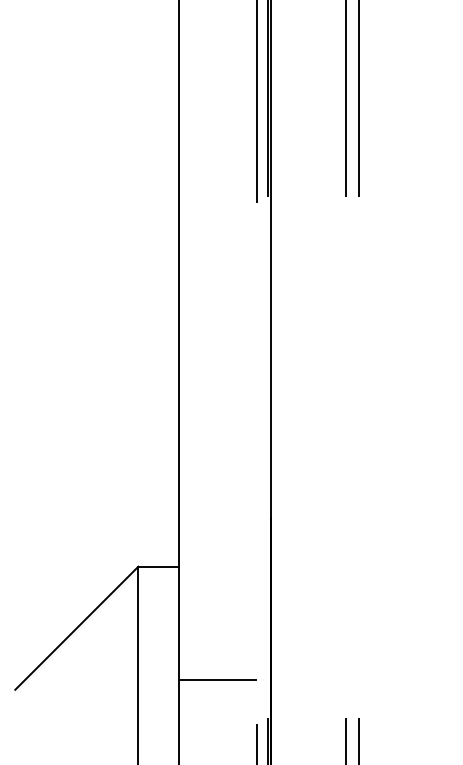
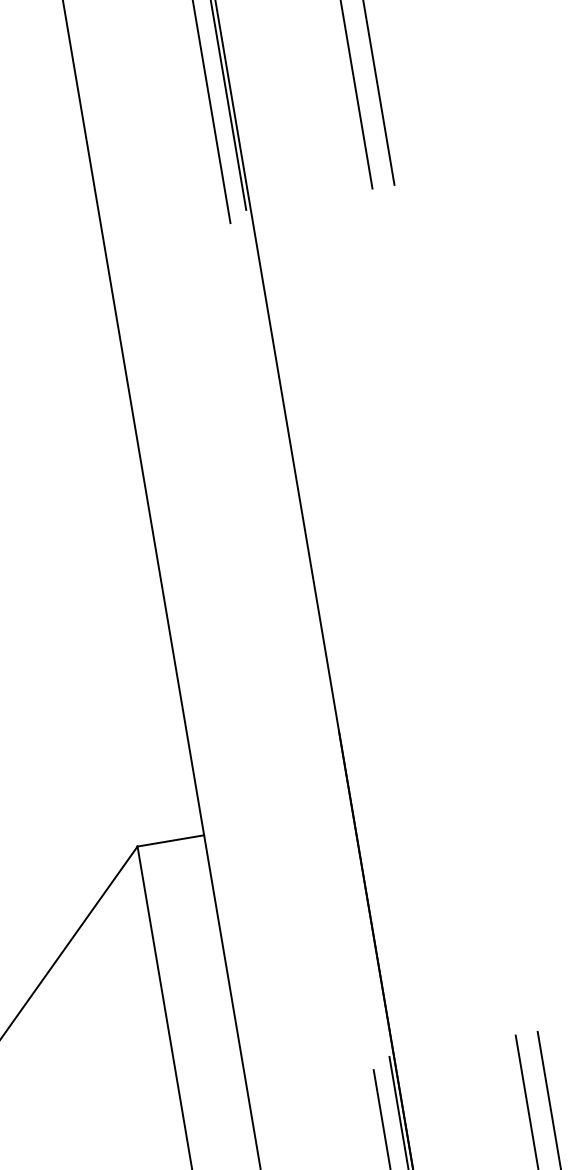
line: (218, 679) -> (298, 1007), removed

